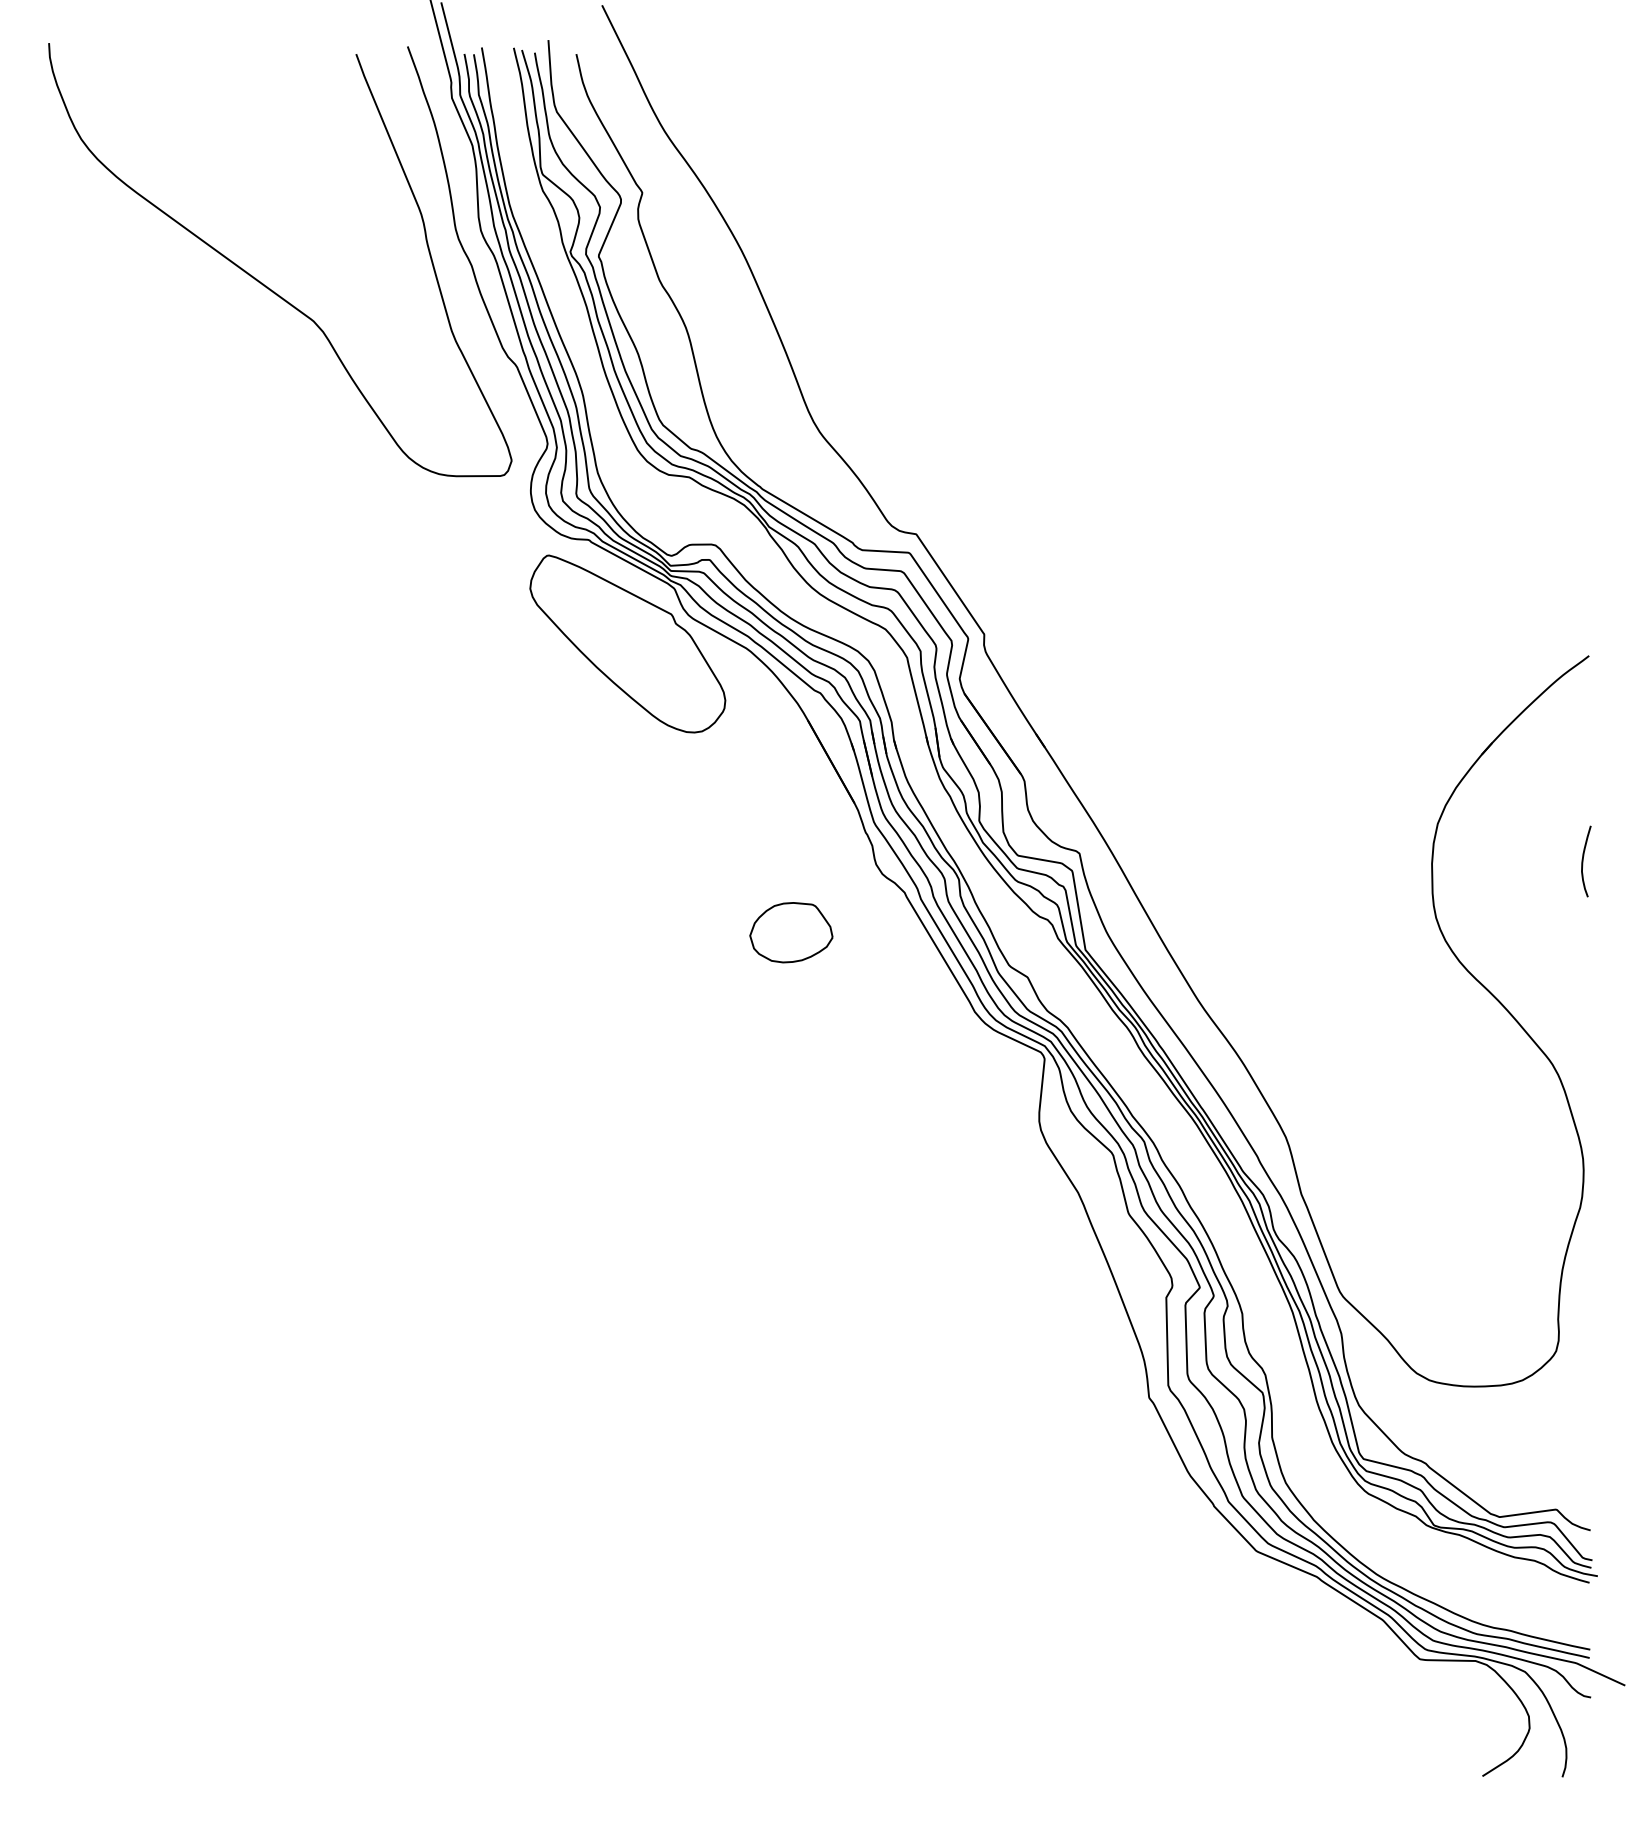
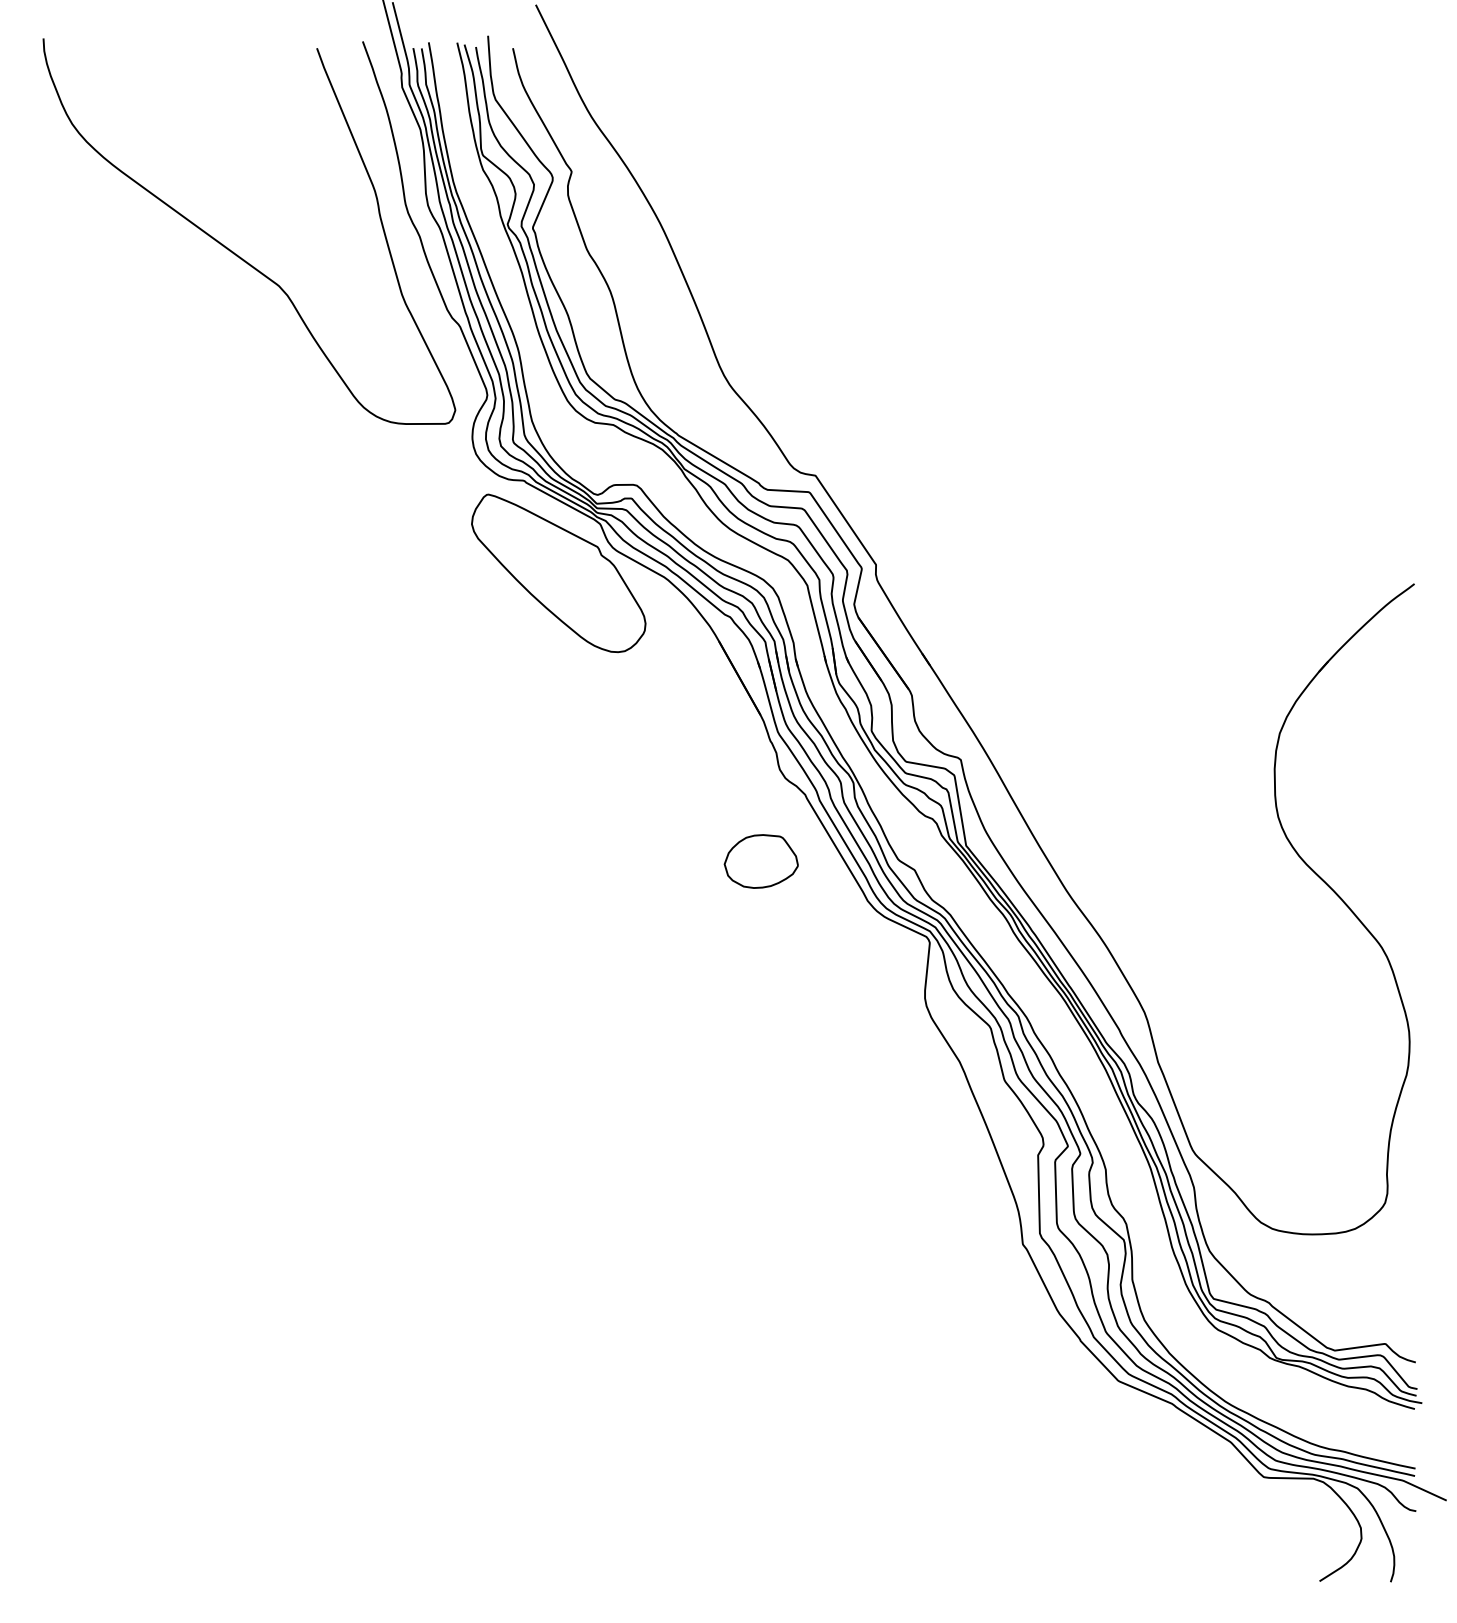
curve: (1583, 861) -> (1409, 766), removed
part: (791, 932) -> (761, 861), moved

